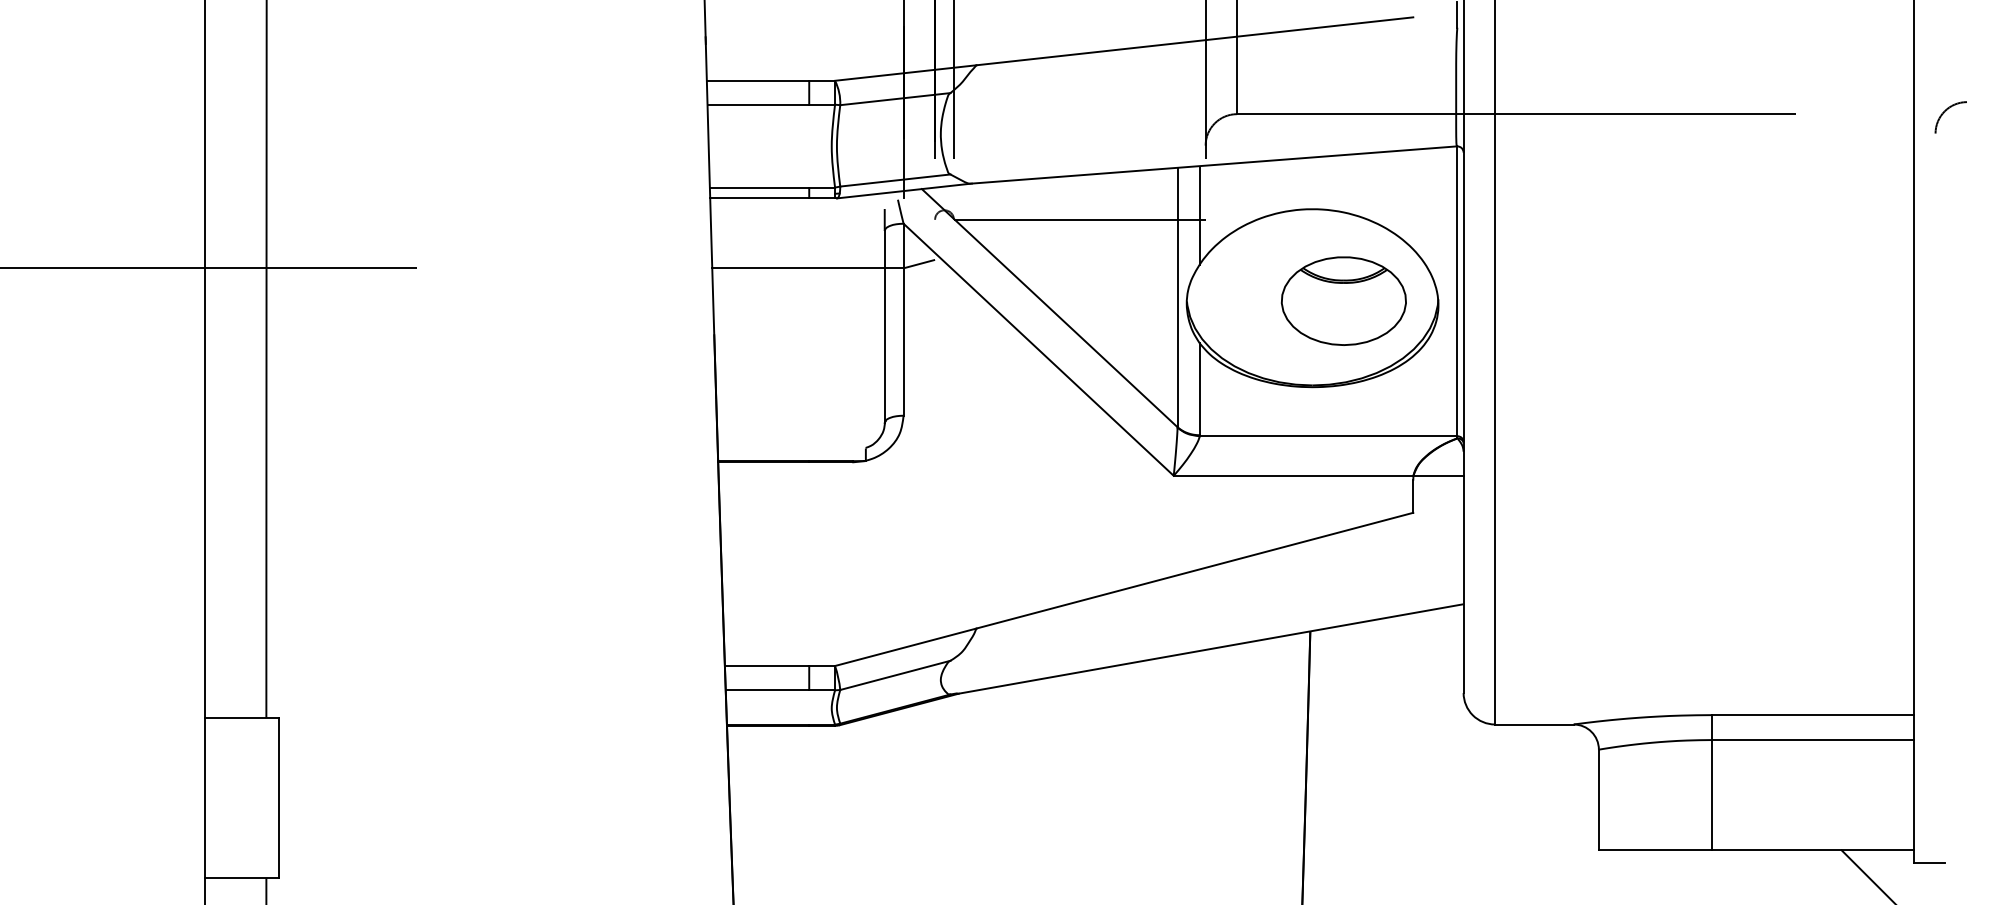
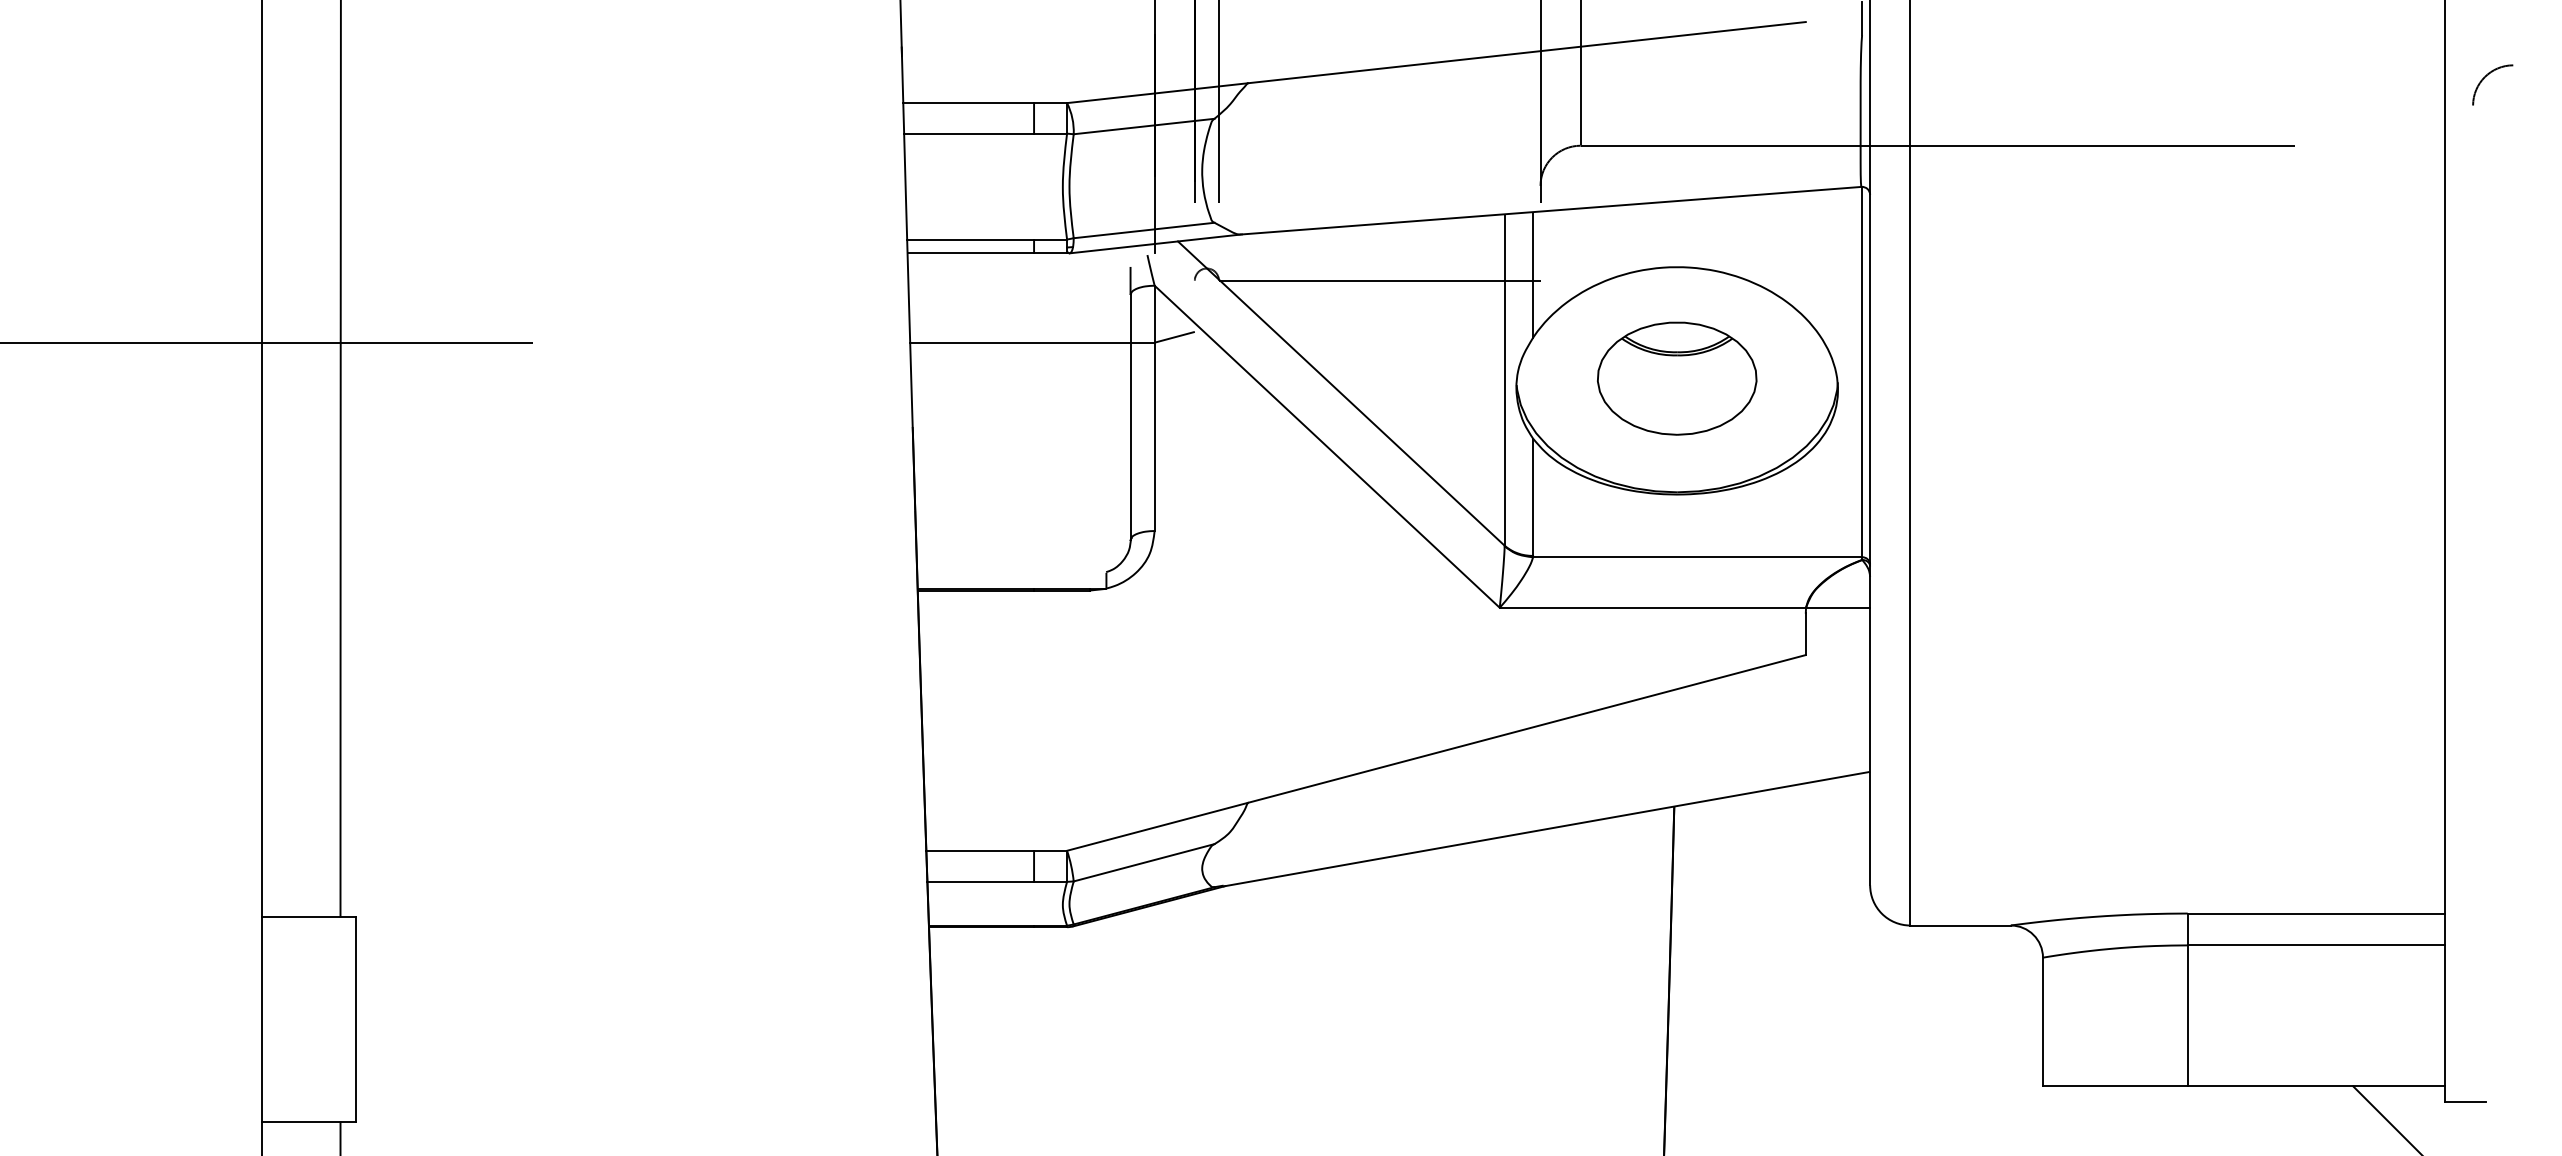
arc: (1947, 110) -> (2488, 75), moved
part: (1344, 301) -> (1677, 378), moved

